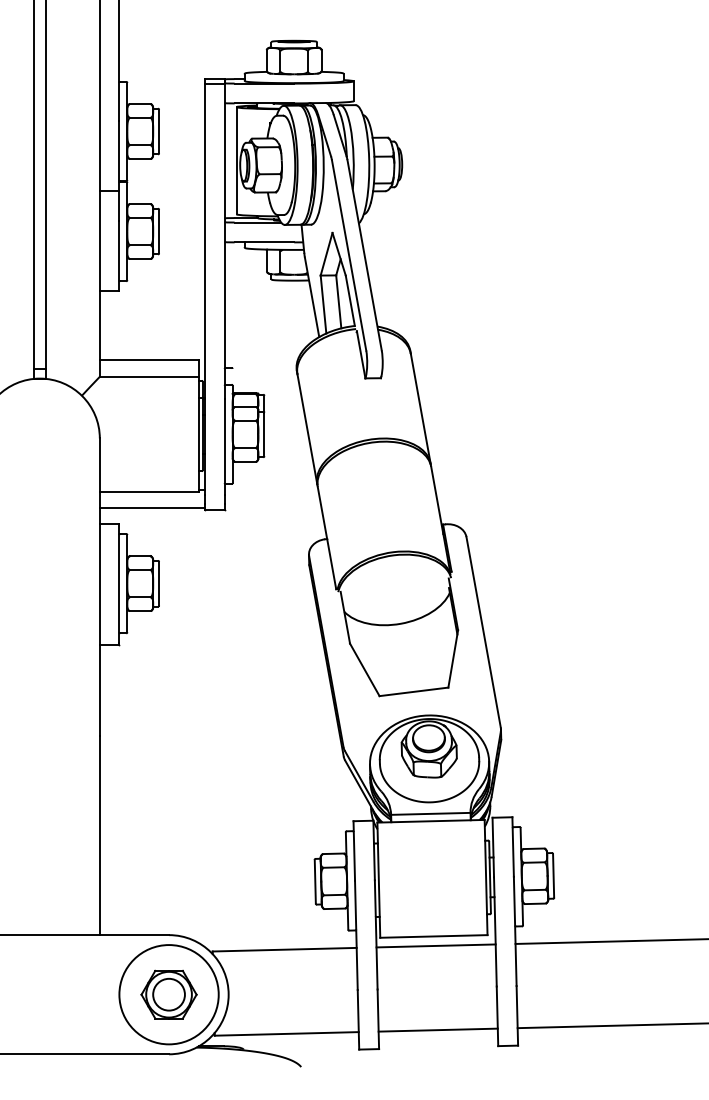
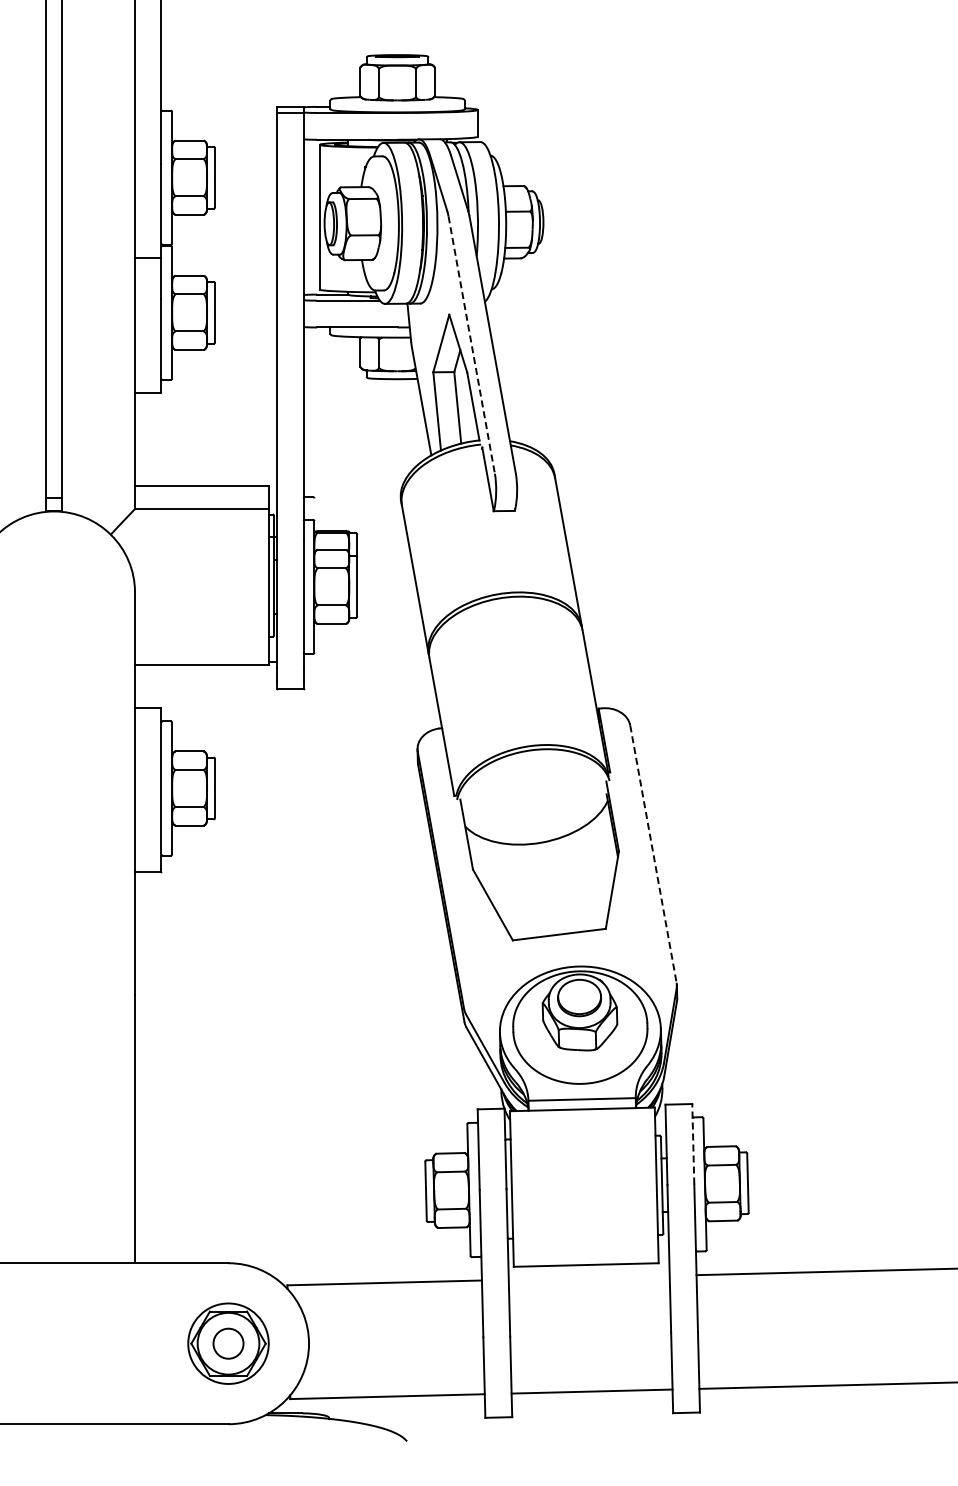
line: (348, 255) -> (471, 345), solid -> dashed
line: (152, 508) -> (205, 686), removed
line: (483, 632) -> (653, 854), solid -> dashed
line: (513, 846) -> (693, 1143), solid -> dashed
line: (435, 945) -> (588, 1277), removed
circle: (169, 994) -> (228, 1343), size x0.6
circle: (169, 994) -> (228, 1343), size x0.7

